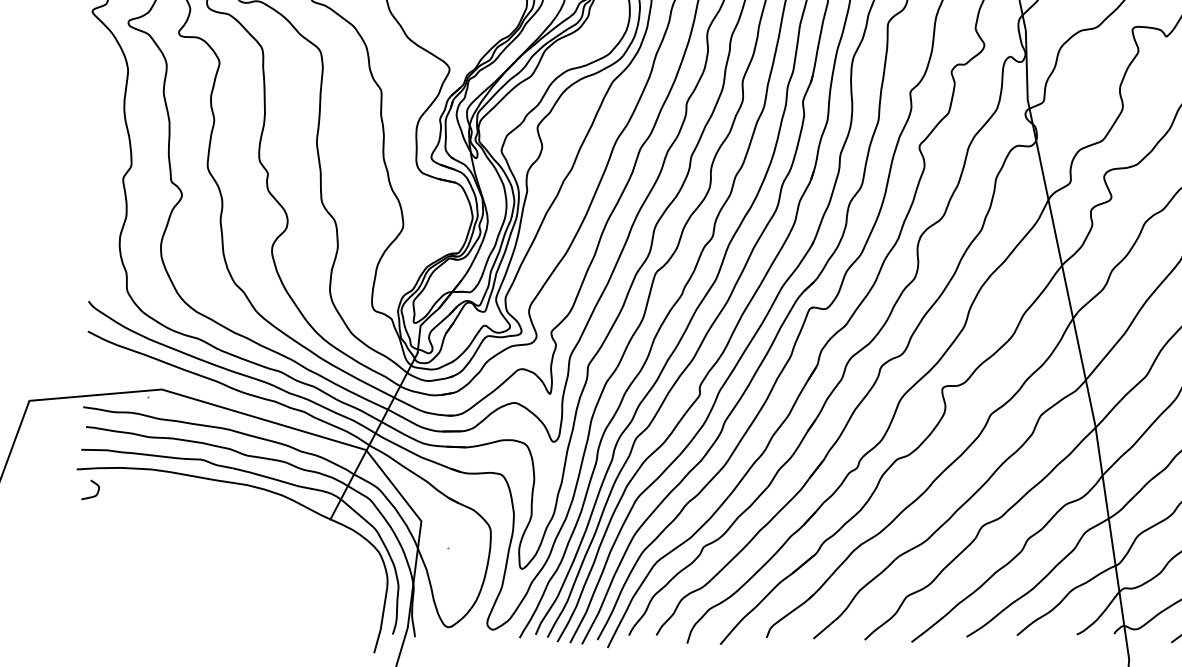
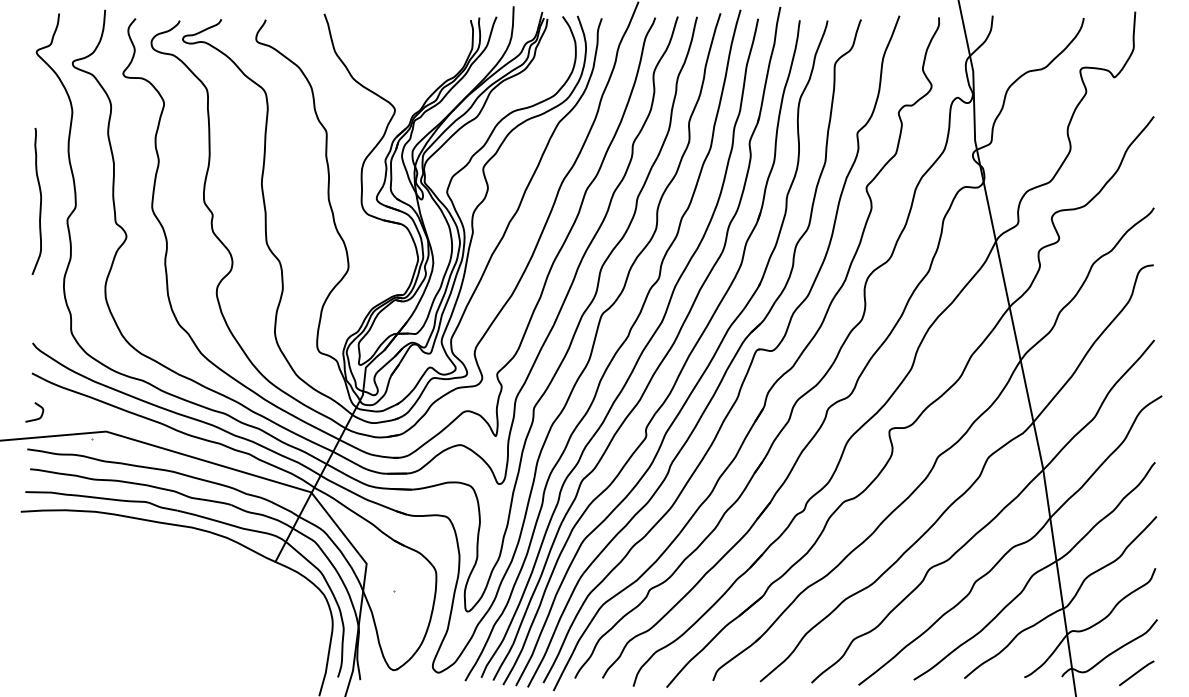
curve: (96, 160) -> (40, 201), added
curve: (91, 496) -> (35, 418), moved

